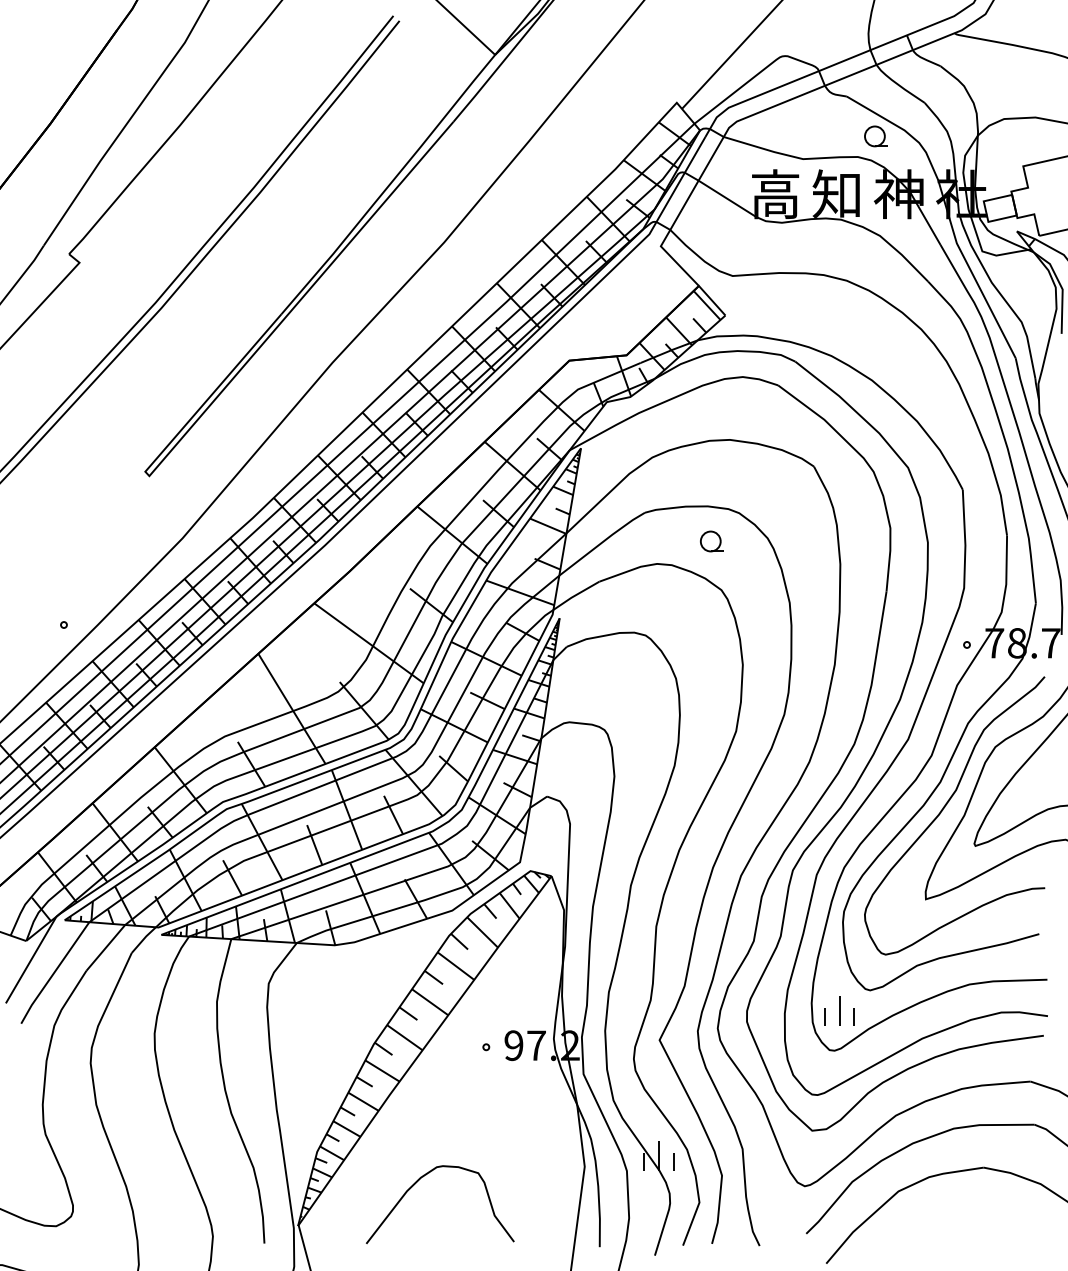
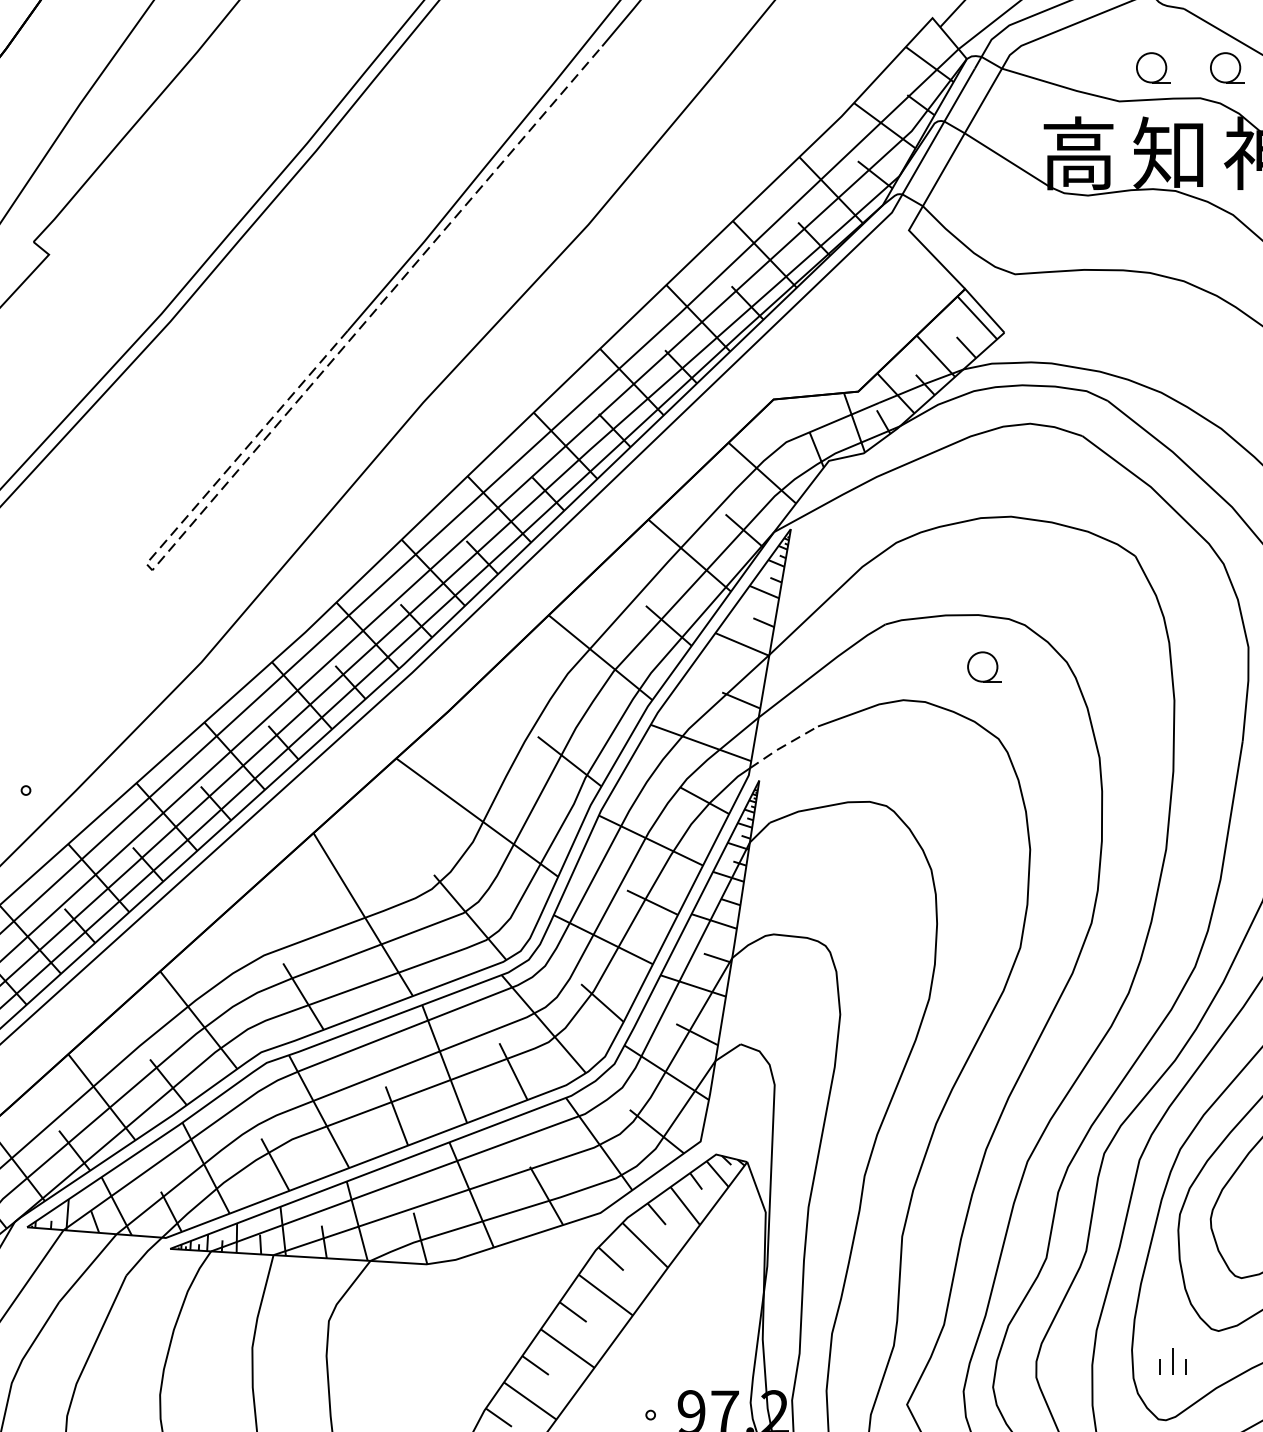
part: (825, 136) -> (1152, 67), added
line: (230, 381) -> (272, 430), solid -> dashed
line: (575, 595) -> (782, 746), solid -> dashed
part: (839, 1010) -> (1173, 1360), size x0.6

